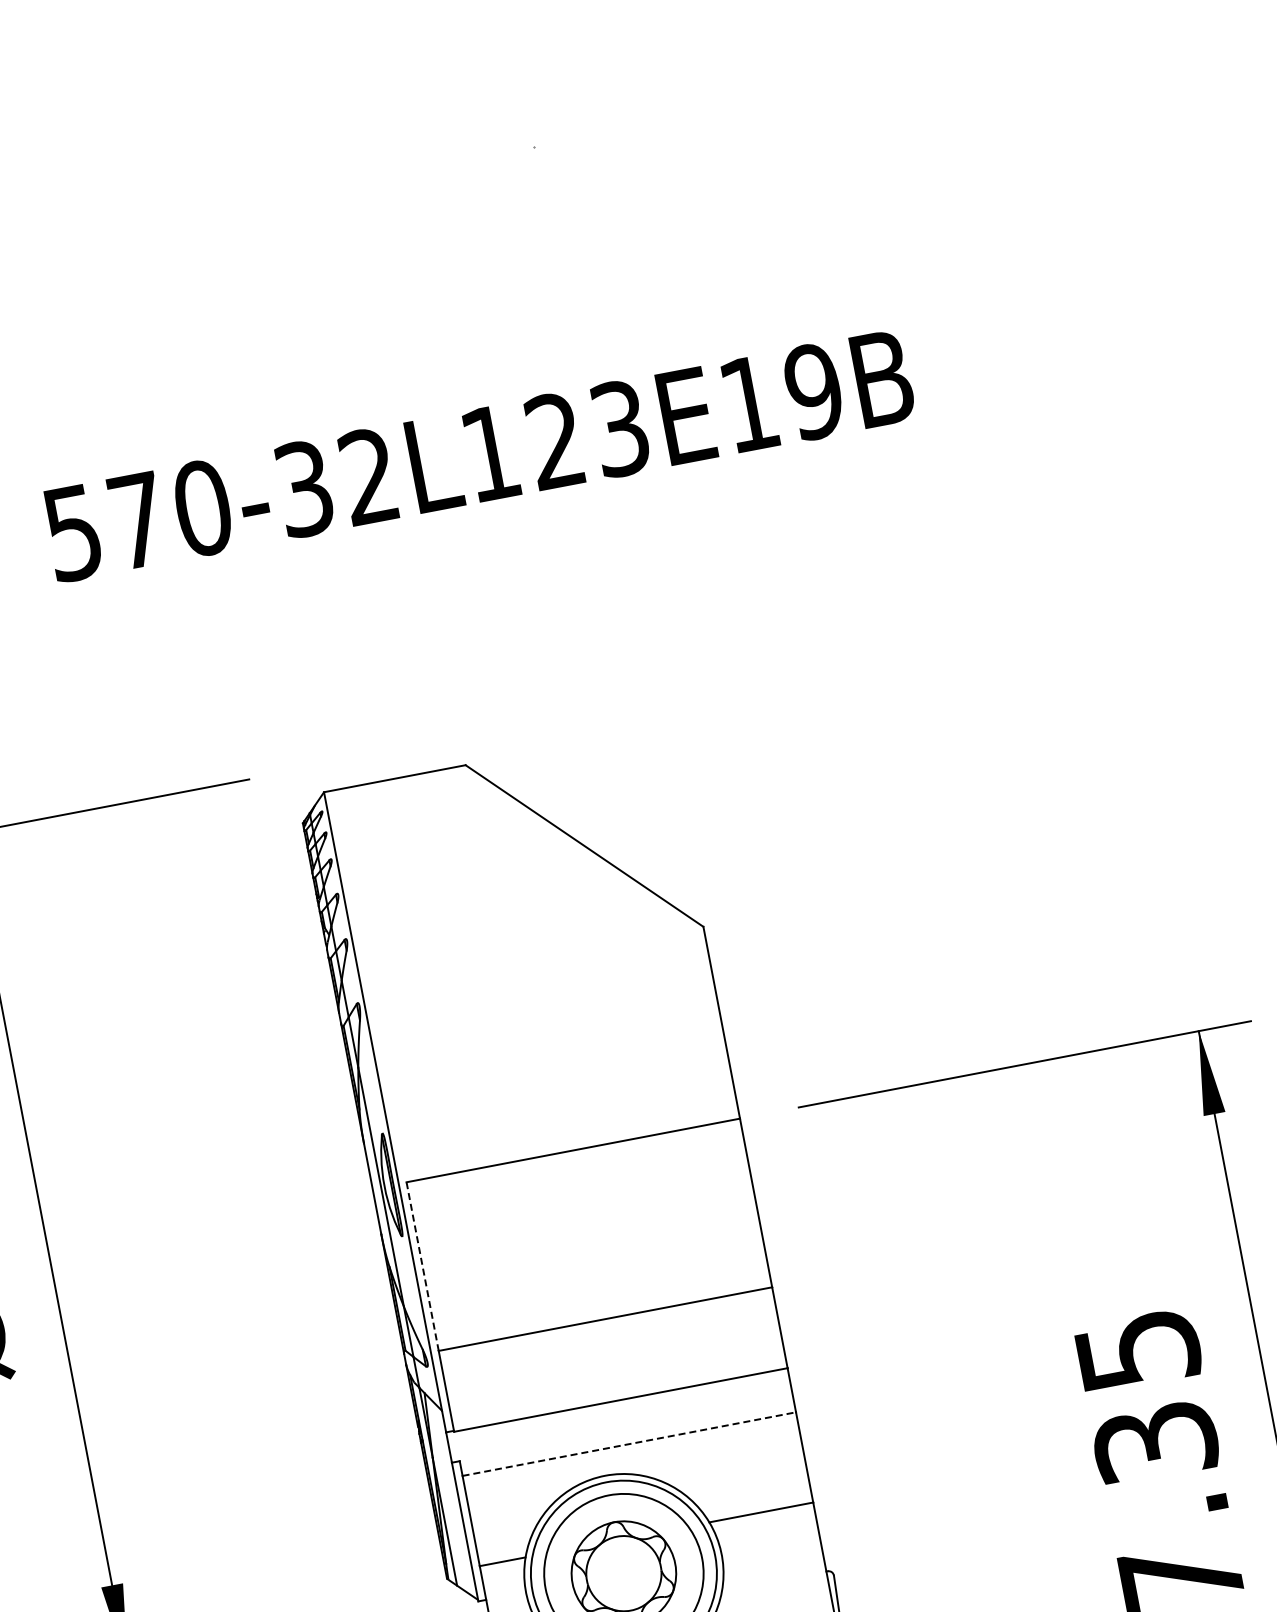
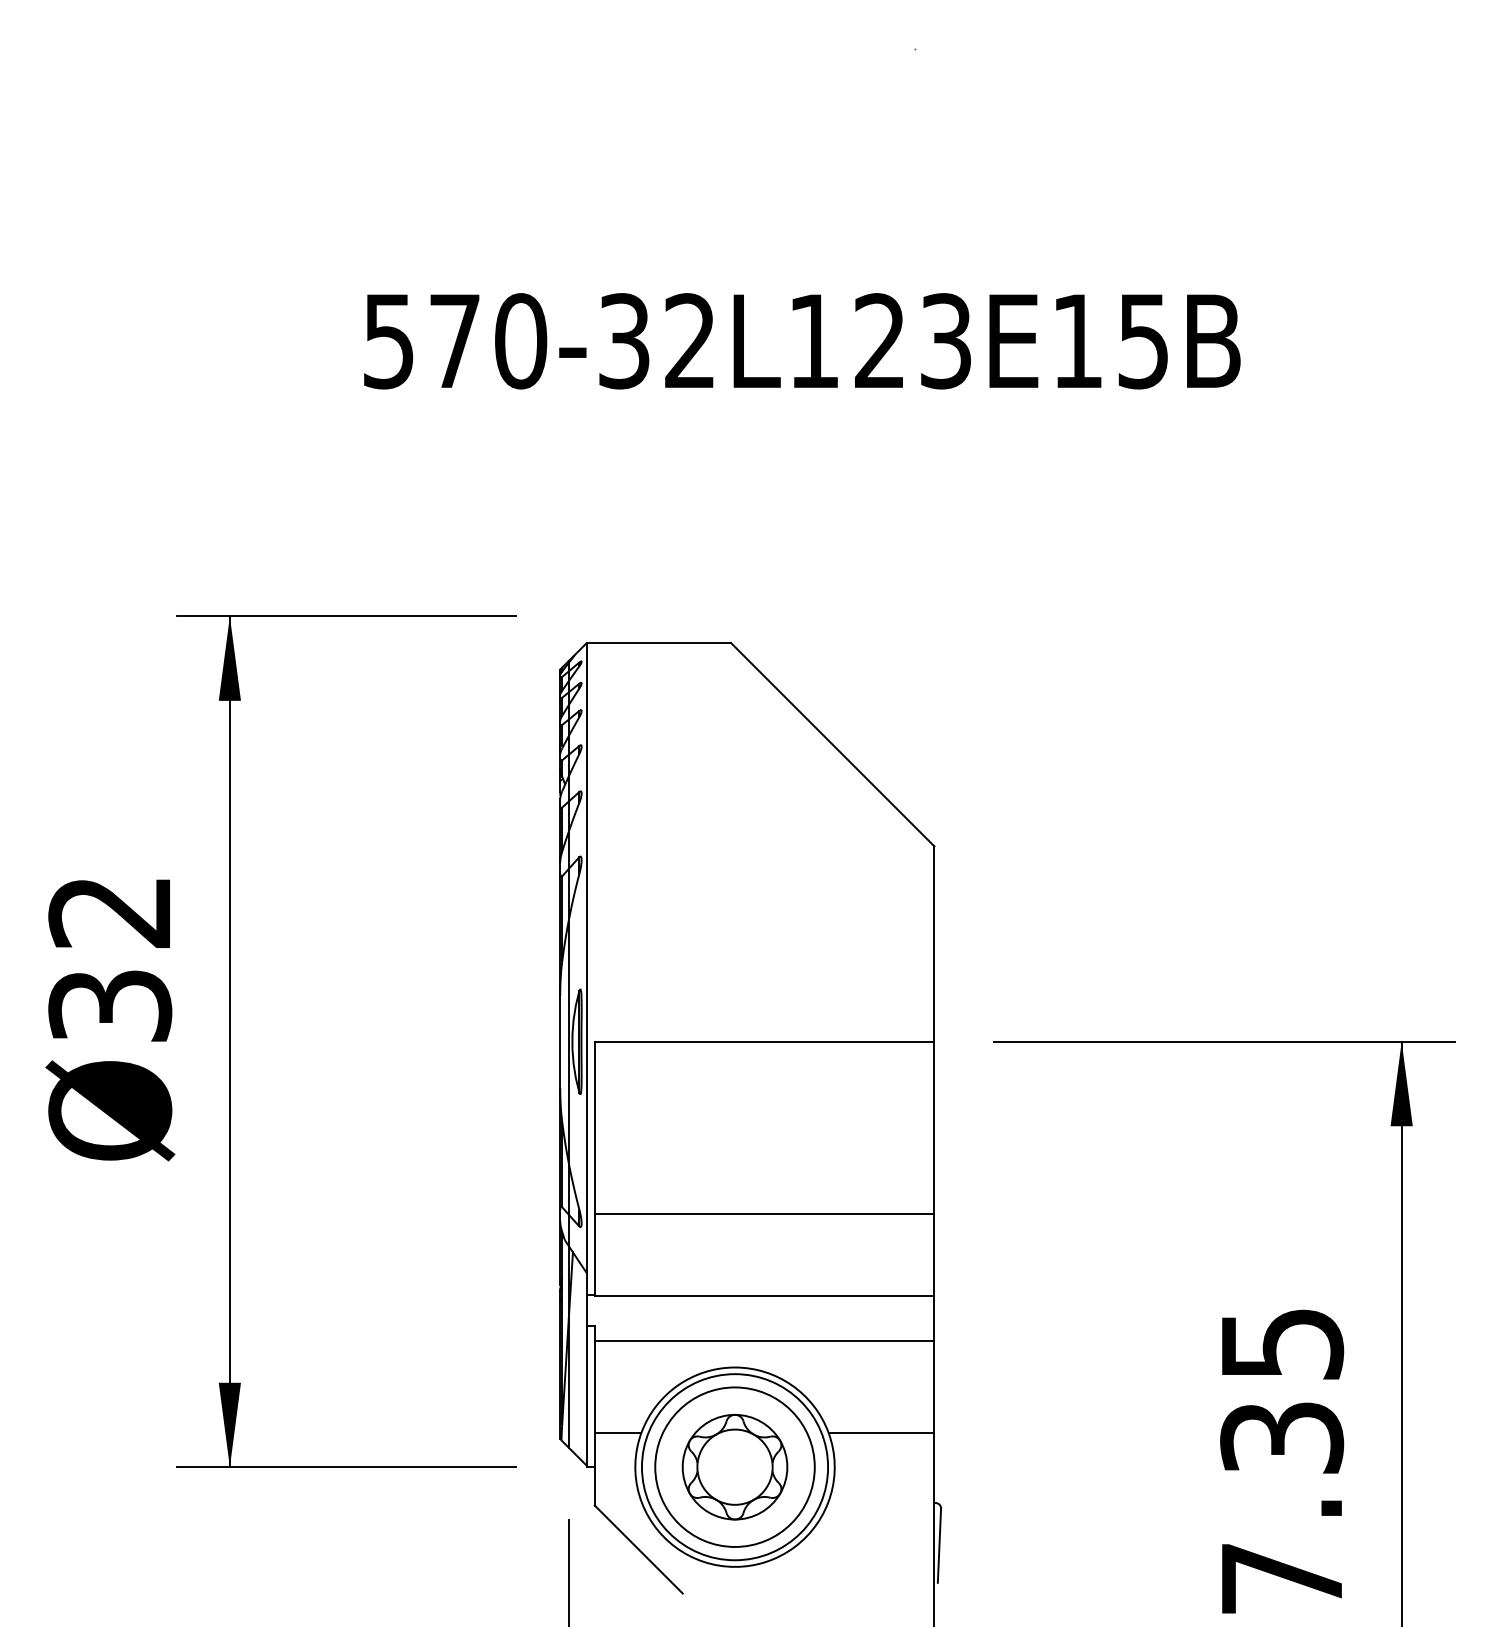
text: (814, 391) -> (1143, 341), 570-32L123E19B -> 570-32L123E15B
line: (422, 1266) -> (594, 1127), dashed -> solid
line: (629, 1443) -> (764, 1340), dashed -> solid

